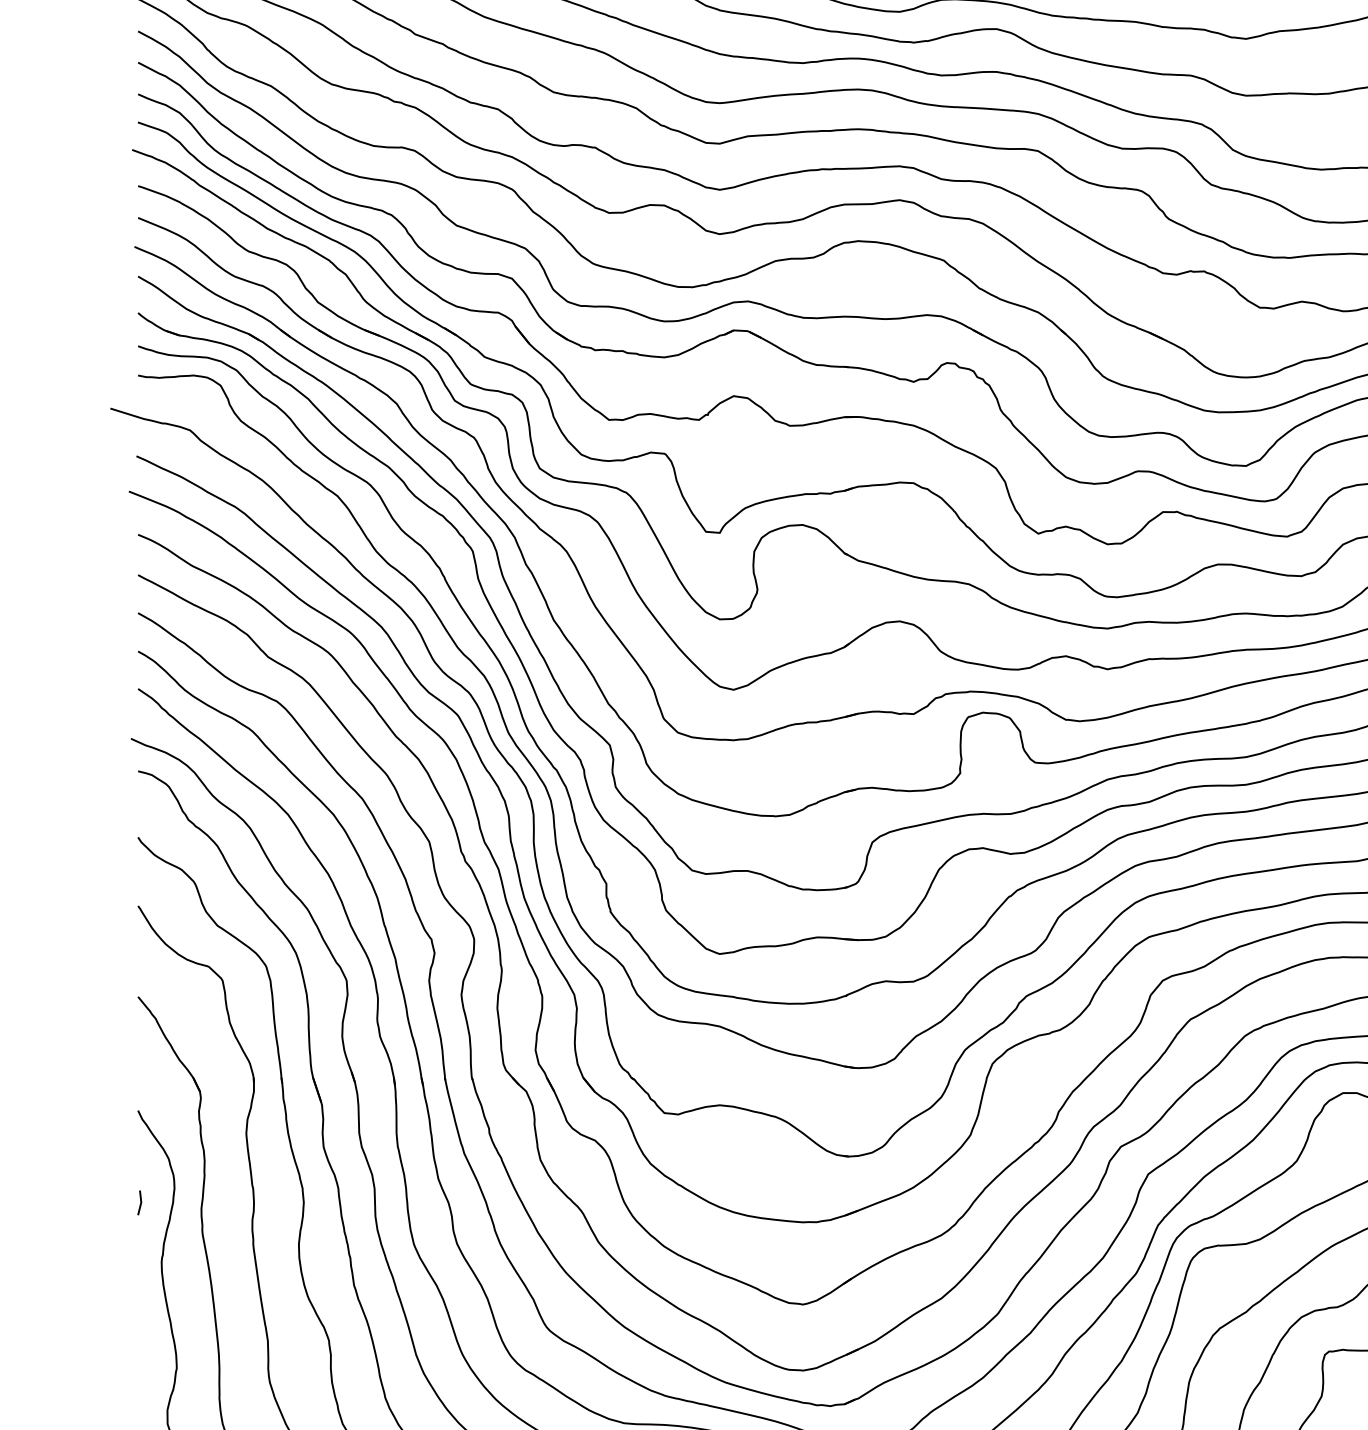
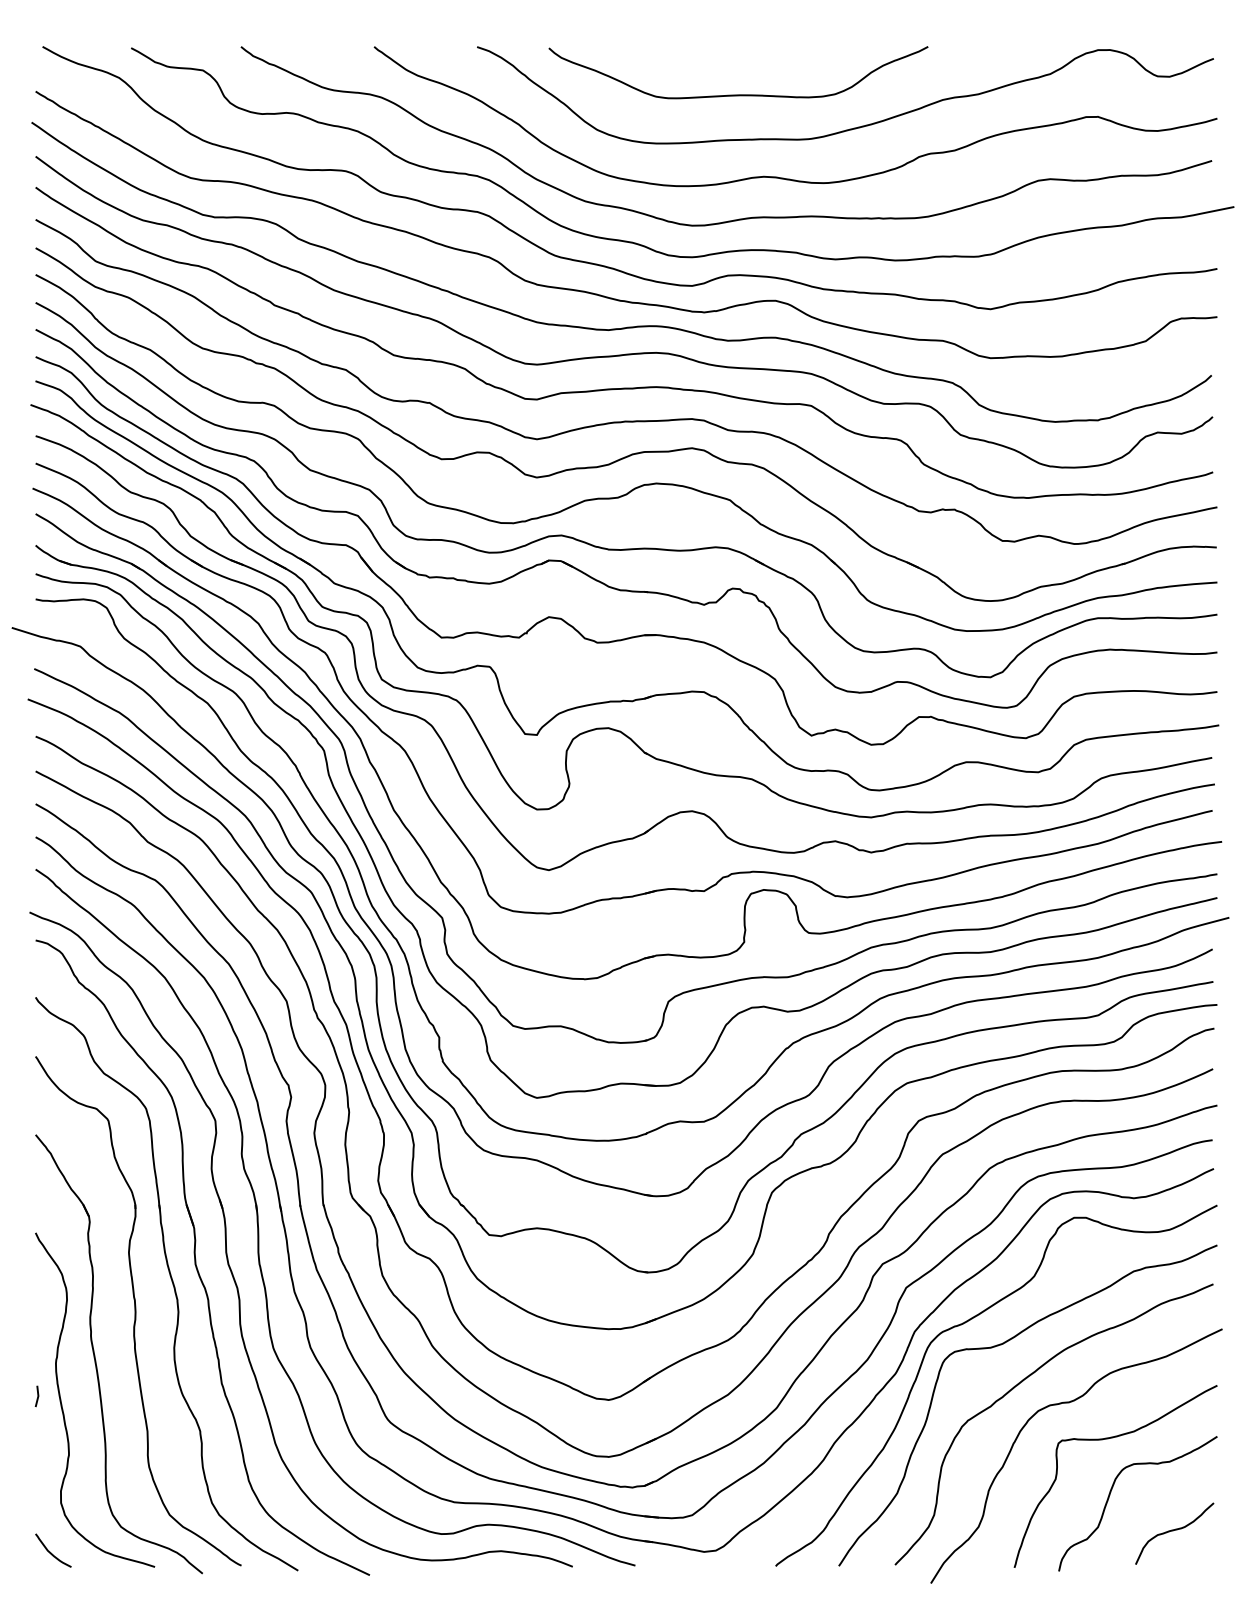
line: (140, 1202) -> (37, 1396), moved

